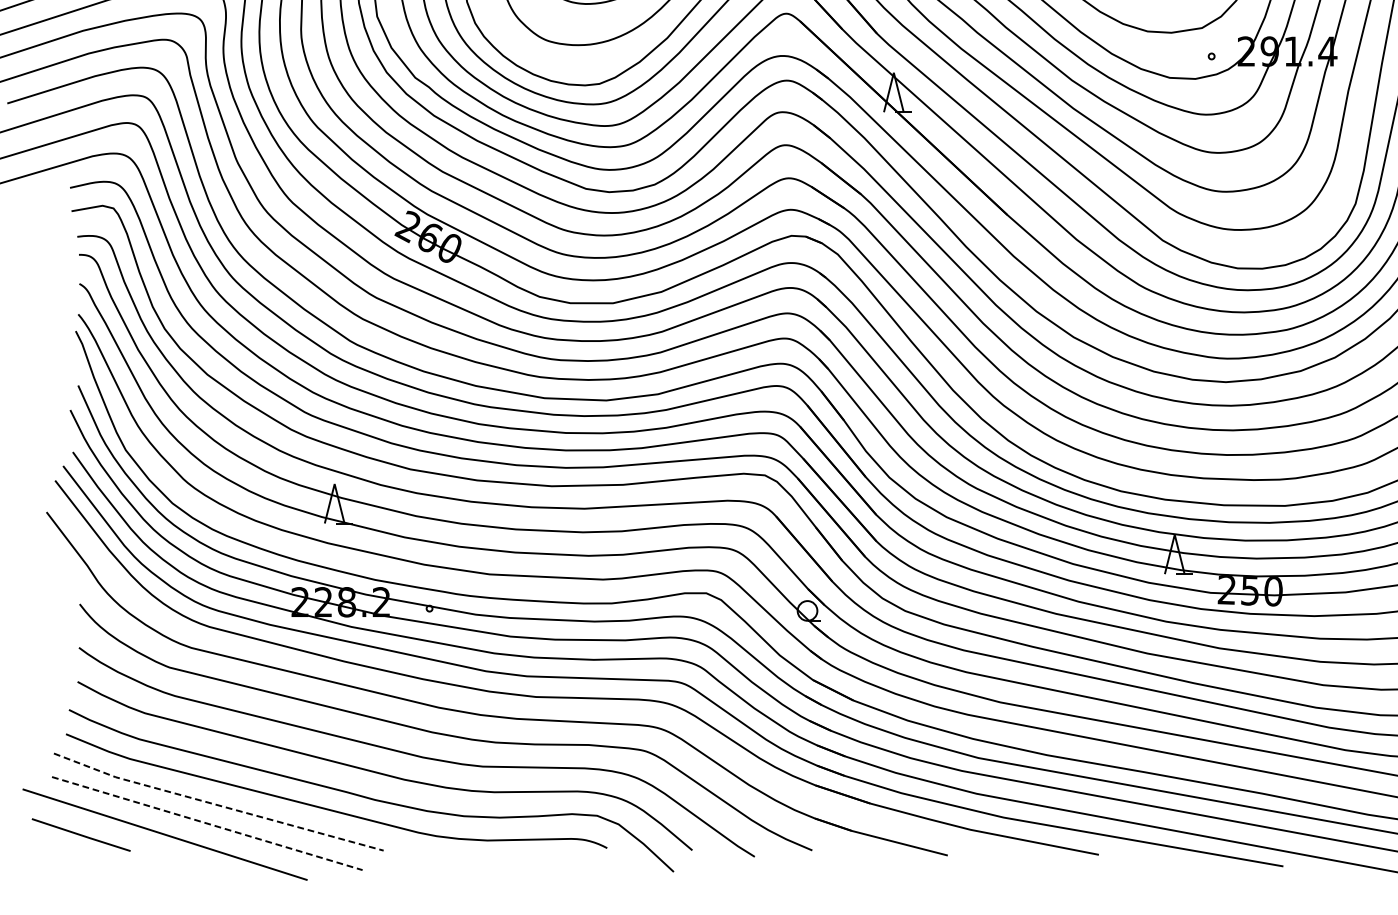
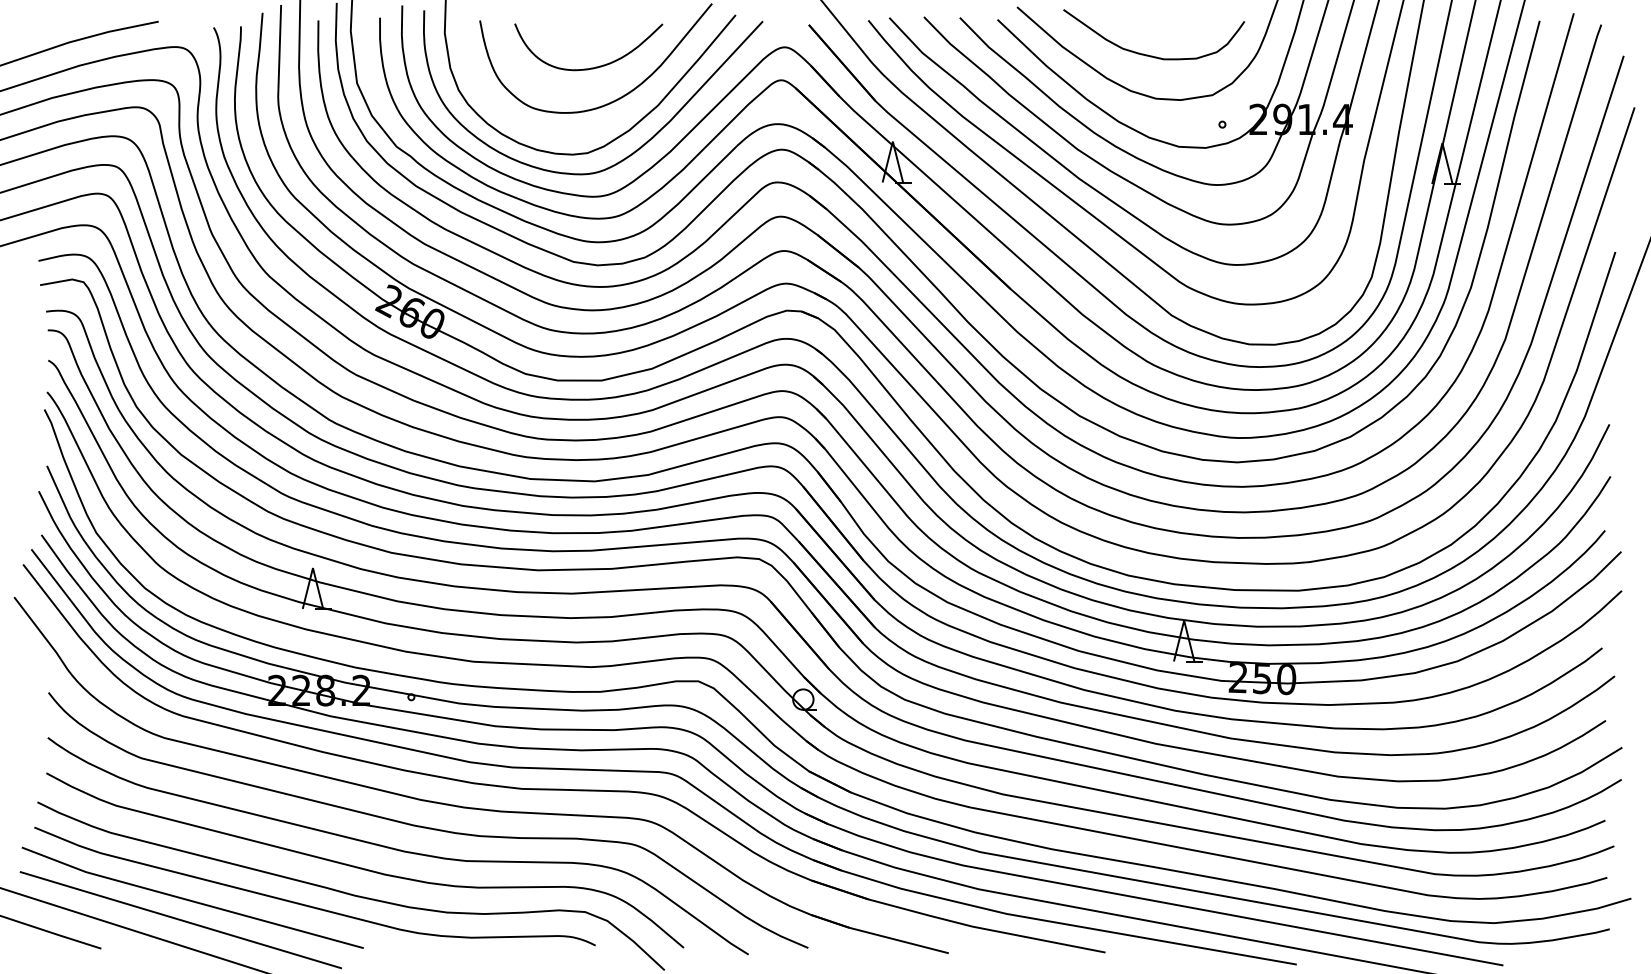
line: (217, 804) -> (191, 900), dashed -> solid
line: (207, 823) -> (181, 920), dashed -> solid

